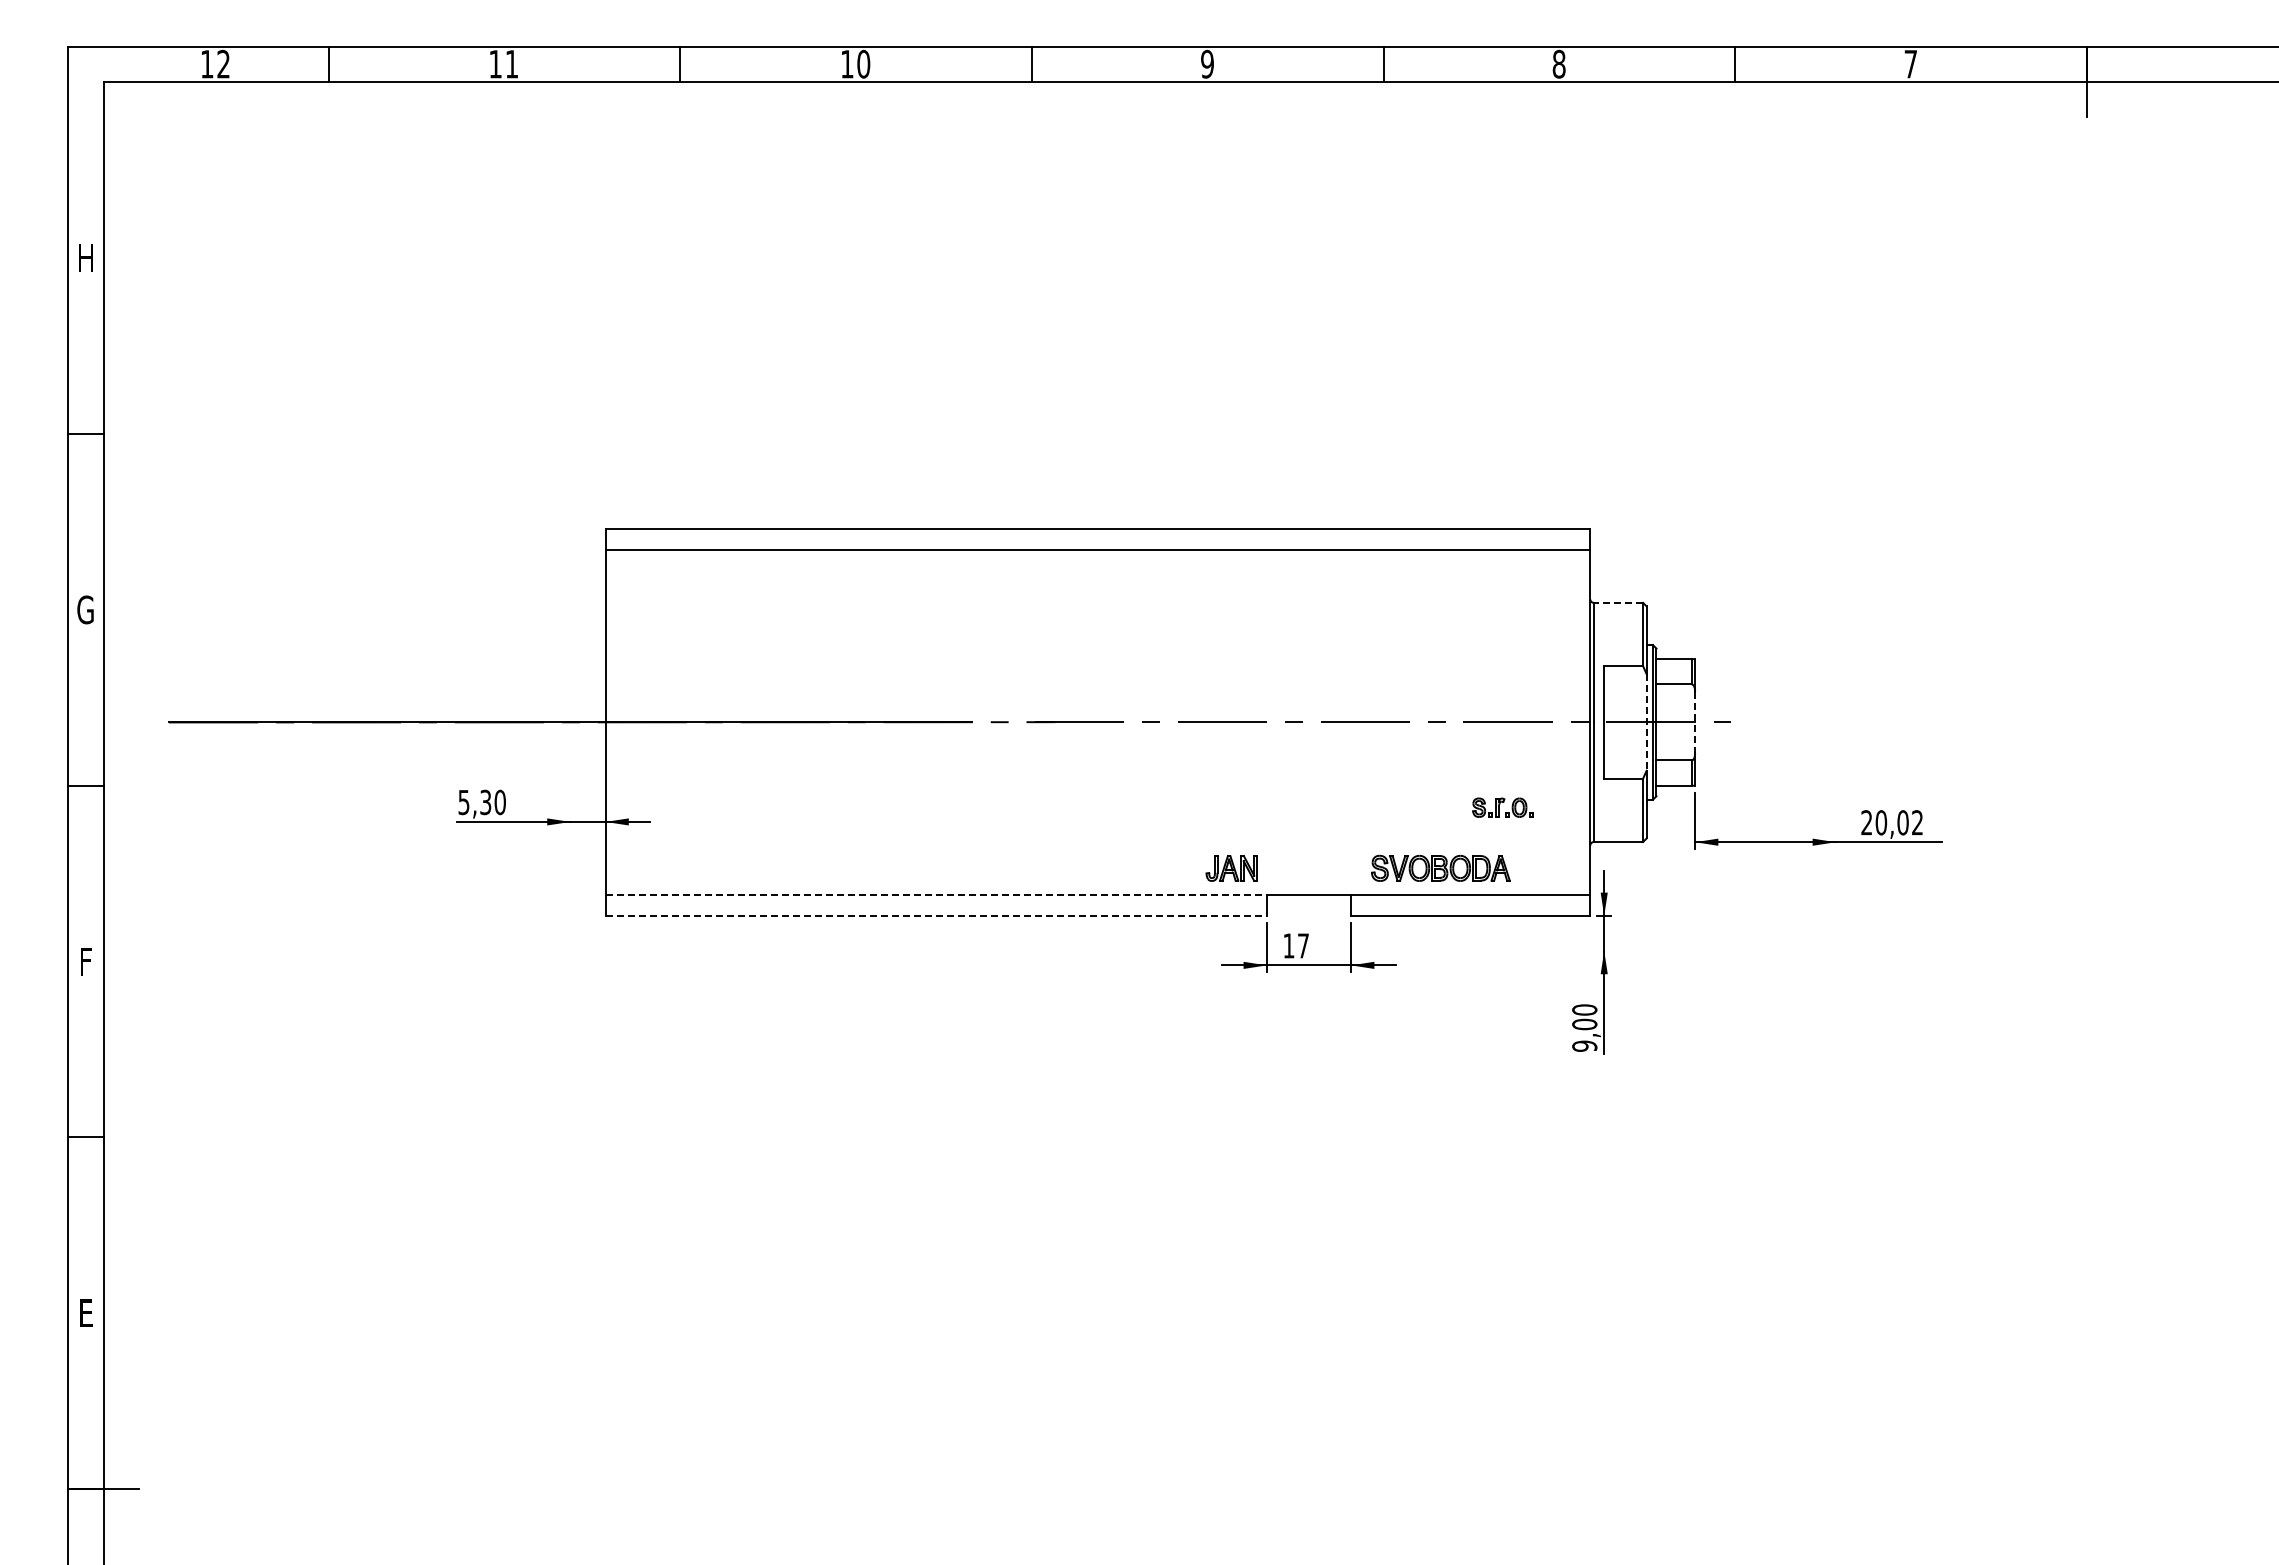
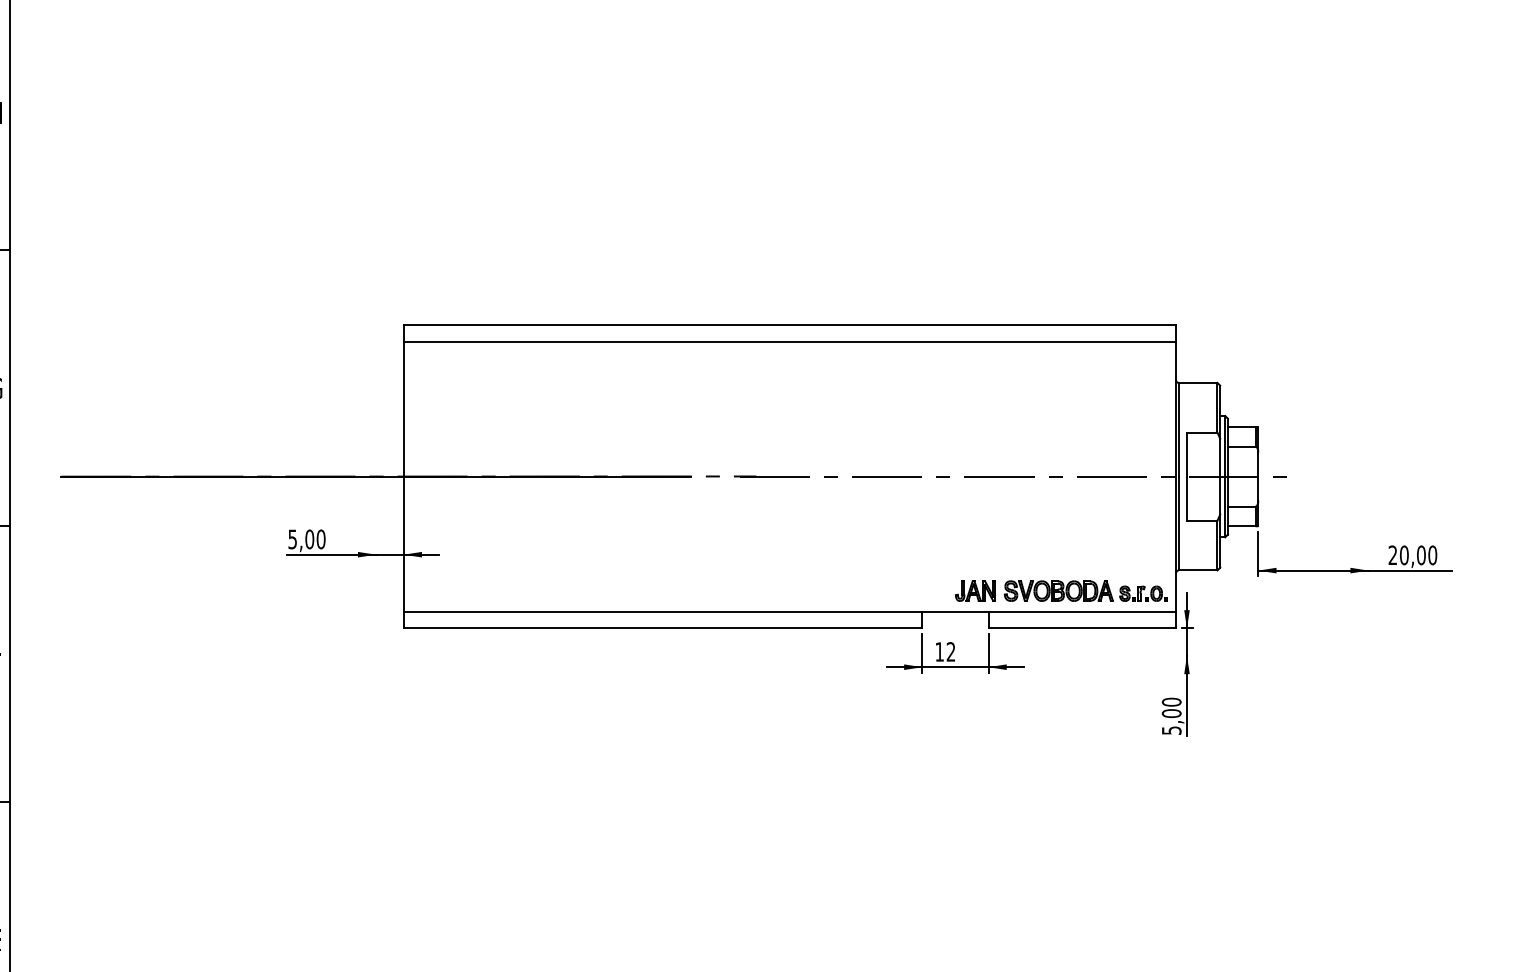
line: (1618, 602) -> (1198, 382), dashed -> solid
line: (1646, 722) -> (1220, 476), dashed -> solid
line: (1695, 722) -> (1258, 476), dashed -> solid
text: (485, 802) -> (309, 539), 5,30 -> 5,00
part: (1502, 807) -> (1143, 593), moved
text: (1917, 822) -> (1432, 555), 20,02 -> 20,00
part: (1231, 868) -> (975, 591), moved
line: (936, 894) -> (663, 611), dashed -> solid
line: (936, 915) -> (663, 628), dashed -> solid
text: (1303, 945) -> (951, 651), 17 -> 12
text: (1584, 1045) -> (1171, 730), 9,00 -> 5,00

